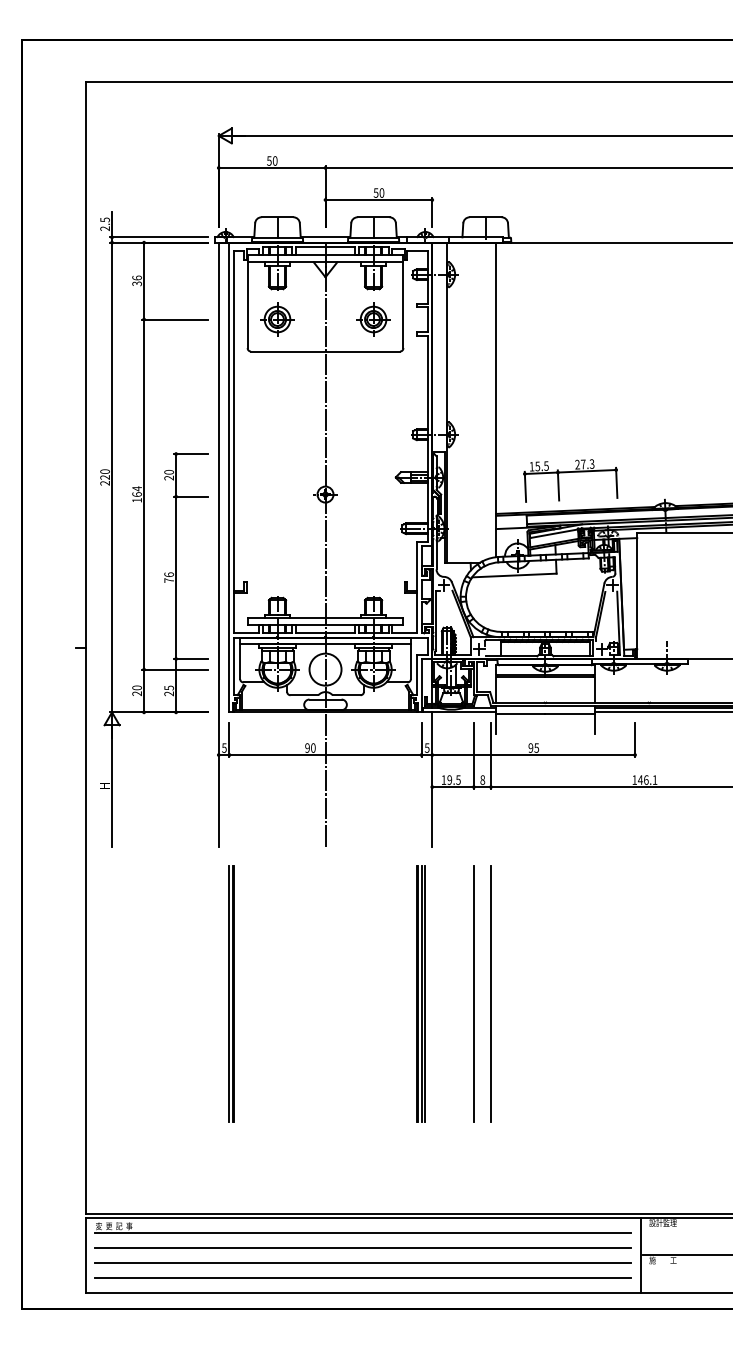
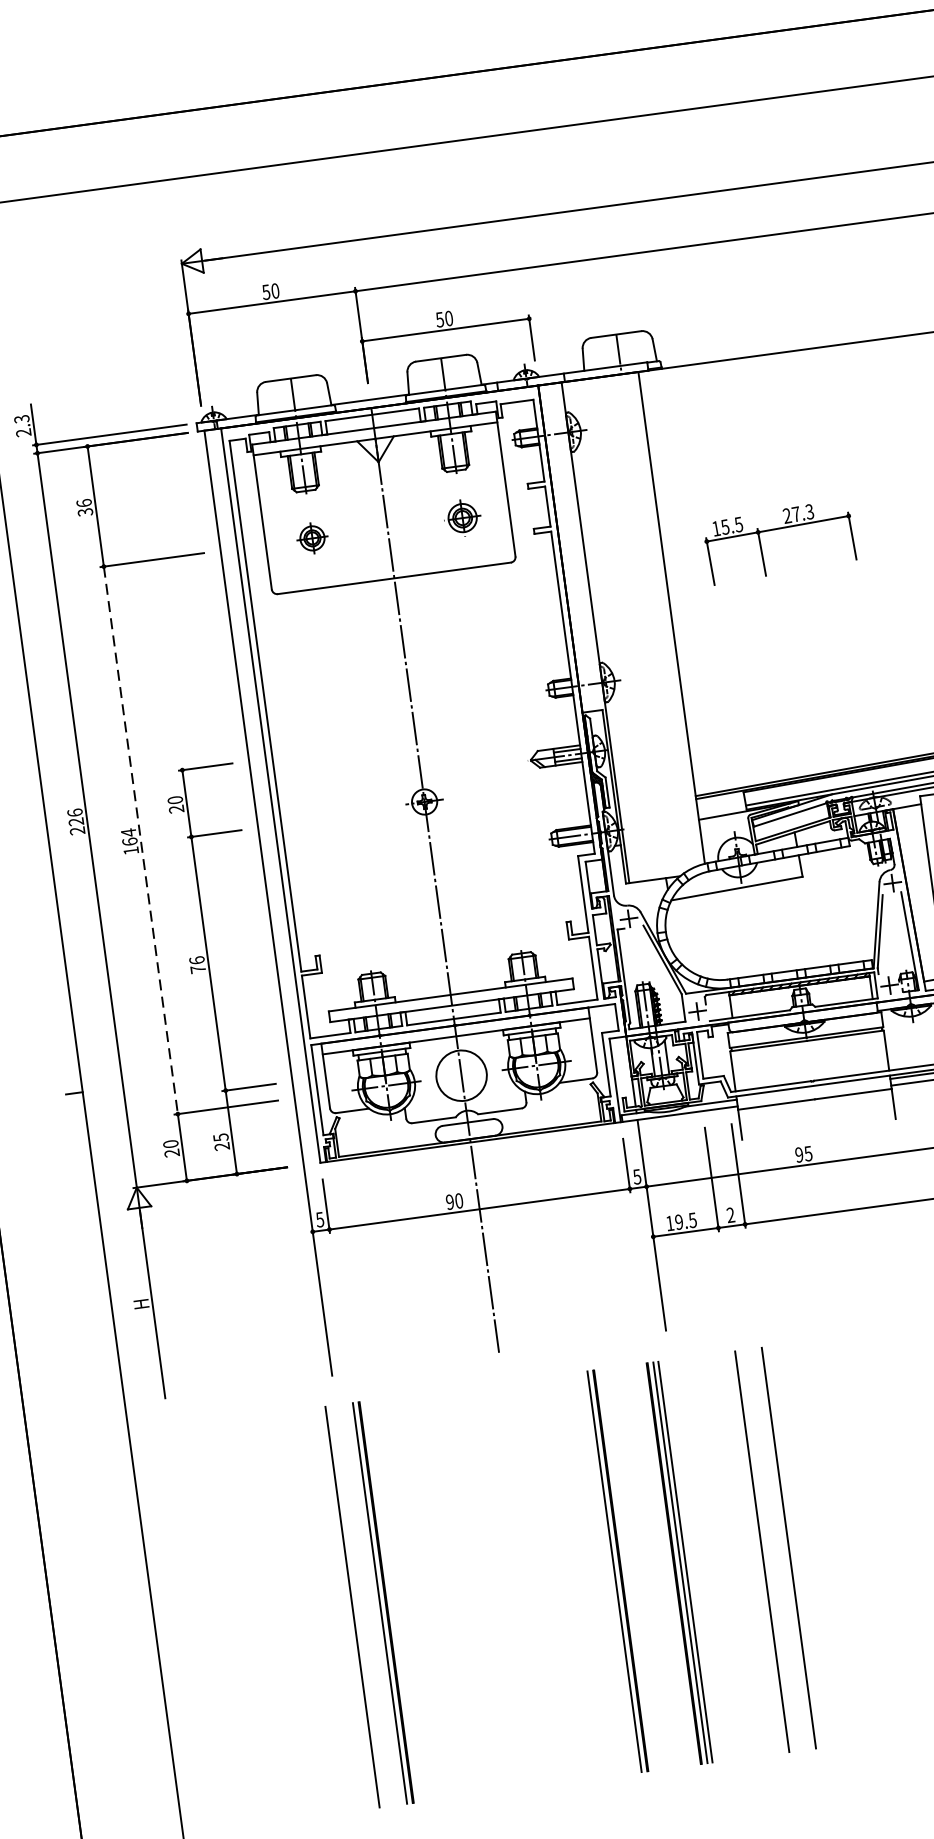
text: (104, 219) -> (20, 418), 2.5 -> 2.3
part: (277, 319) -> (312, 538), size x0.6
part: (373, 319) -> (462, 518), size x0.7
text: (104, 471) -> (74, 812), 220 -> 226
part: (570, 472) -> (777, 529), moved
line: (144, 495) -> (141, 841), solid -> dashed
text: (482, 779) -> (730, 1214), 8 -> 2
line: (211, 993) -> (351, 1606), added
part: (381, 993) -> (617, 1570), added

